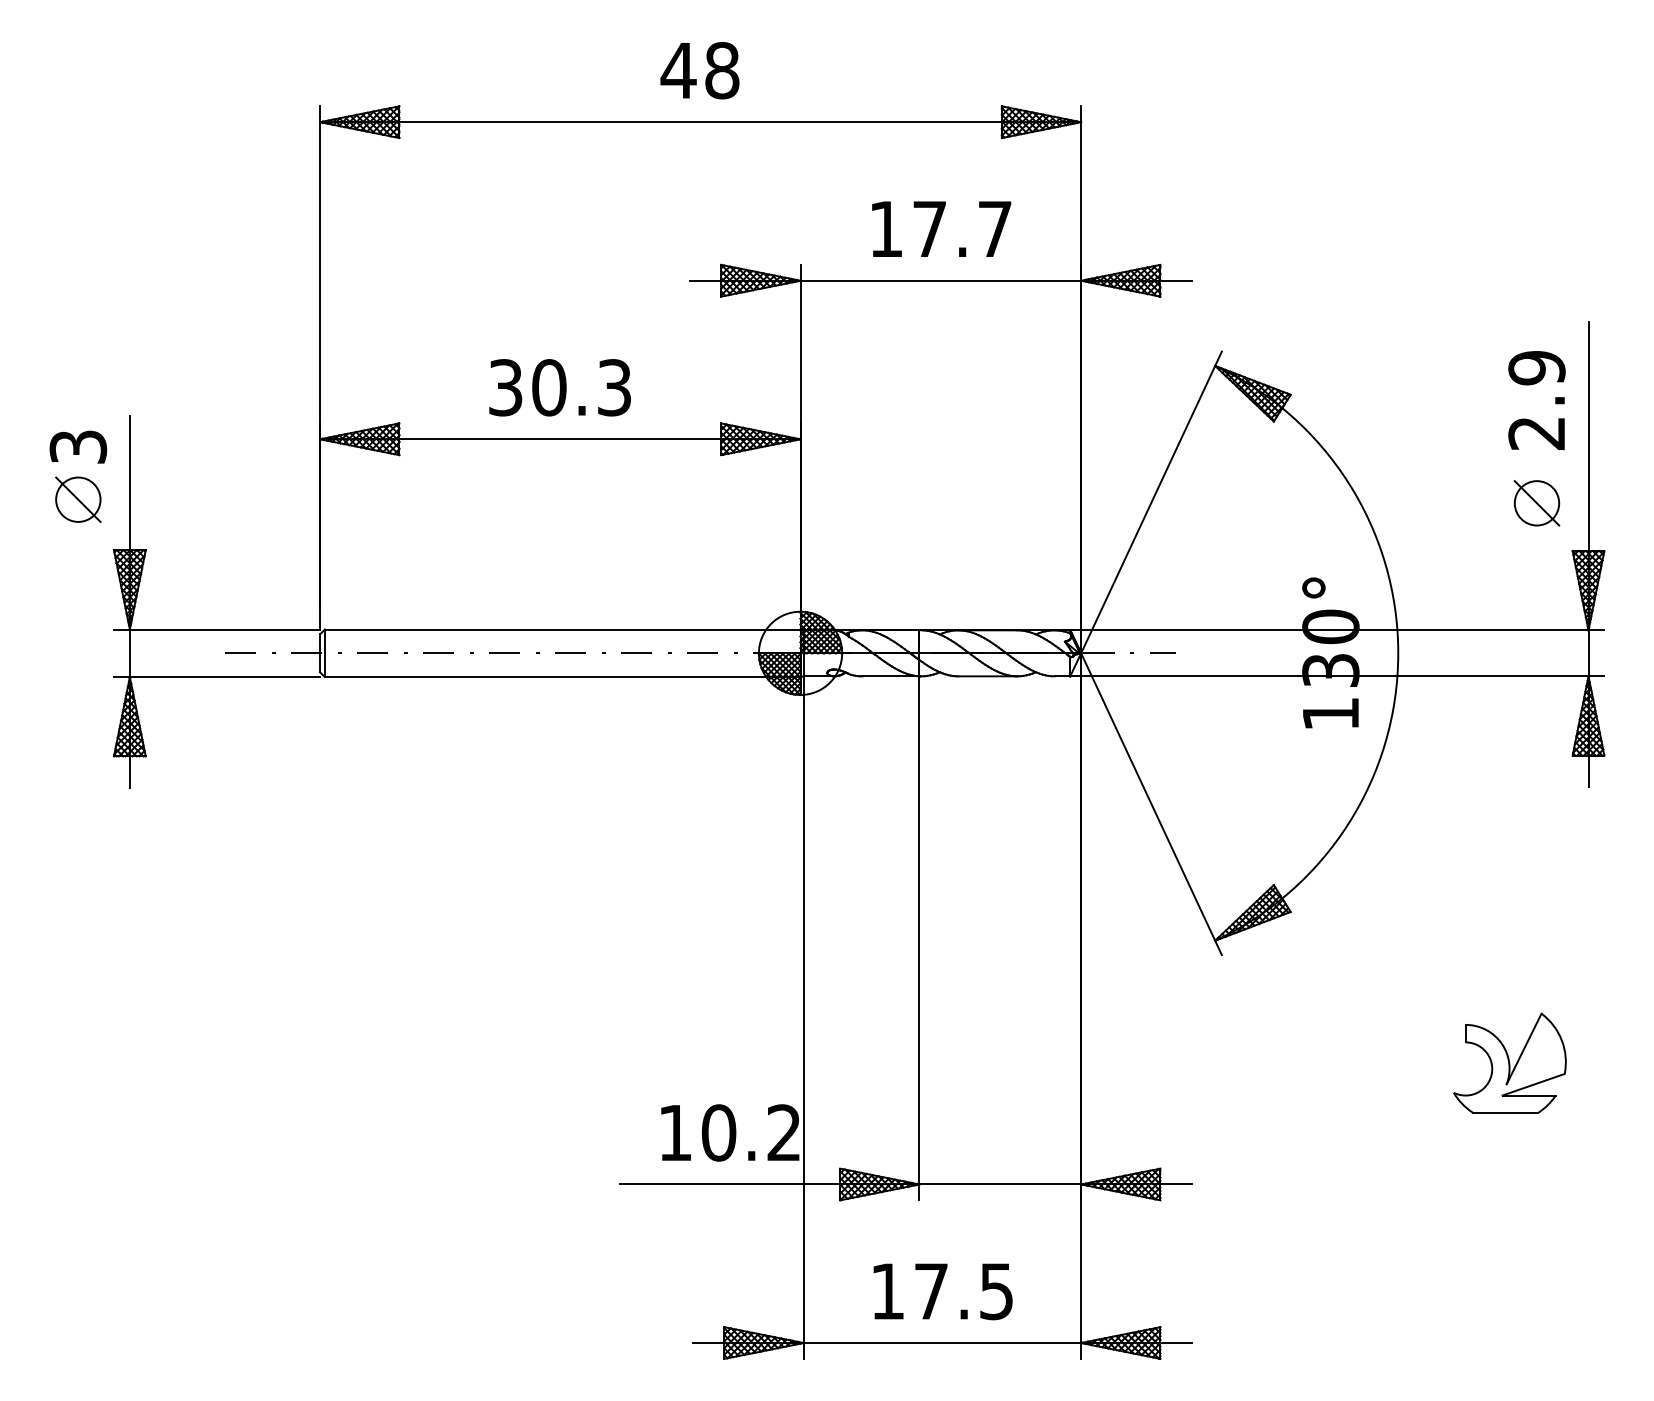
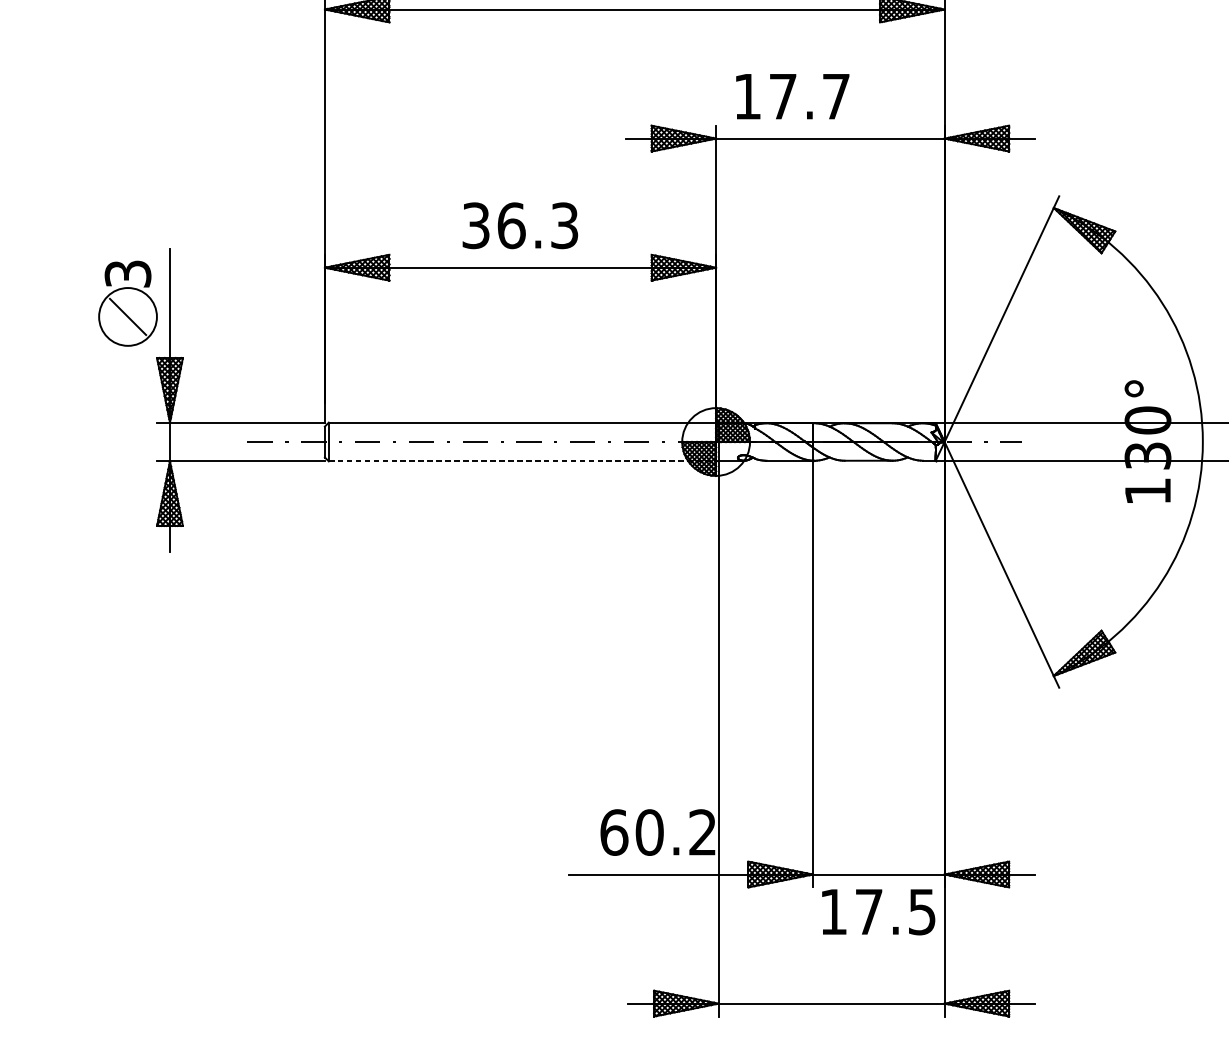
text: (941, 228) -> (792, 96), moved
text: (549, 387) -> (511, 225), 30.3 -> 36.3
circle: (78, 499) -> (128, 316), size x1.6
line: (562, 677) -> (522, 461), solid -> dashed
text: (675, 1132) -> (614, 832), 10.2 -> 60.2
text: (942, 1291) -> (878, 911), moved

